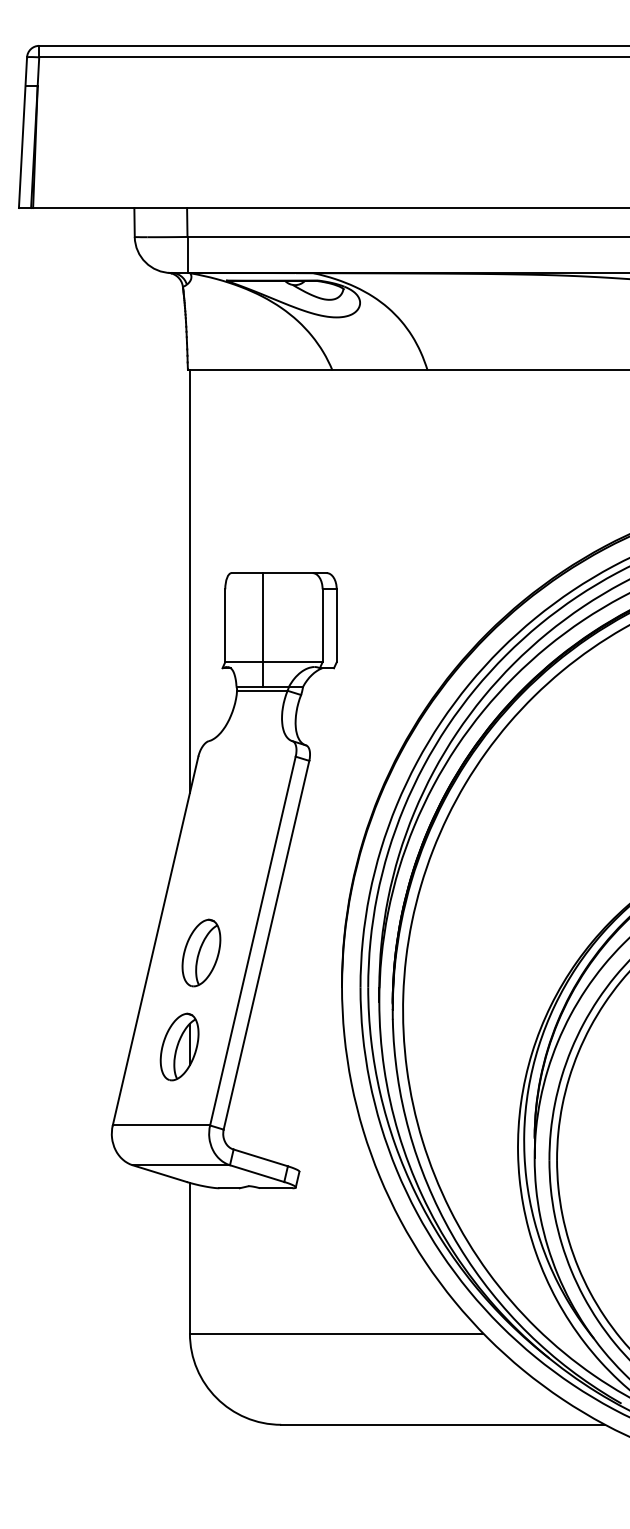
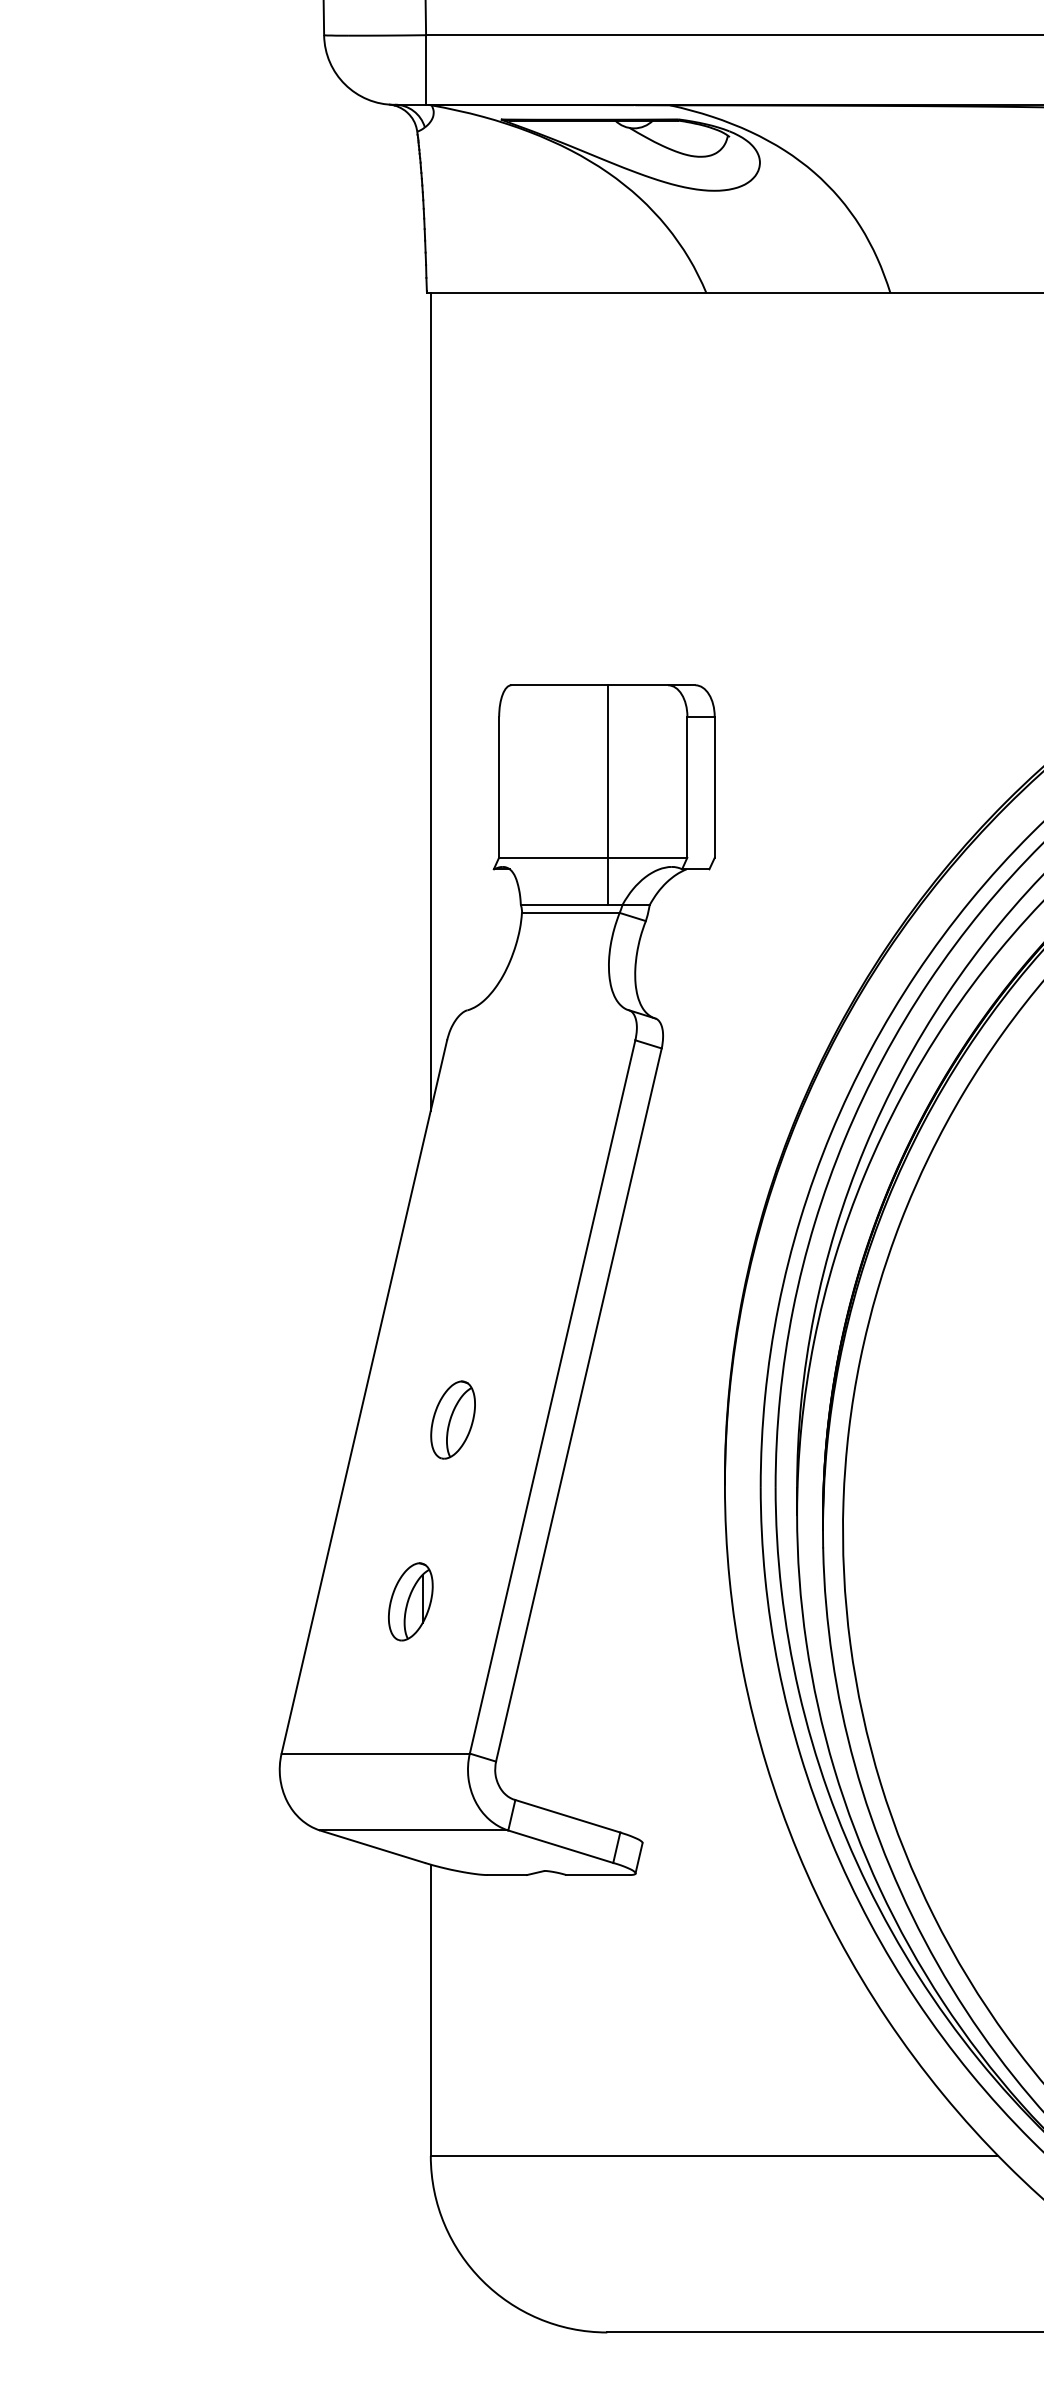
line: (262, 629) -> (607, 794), moved
part: (201, 952) -> (453, 1419), size x0.6
part: (179, 1046) -> (410, 1600), size x0.6

